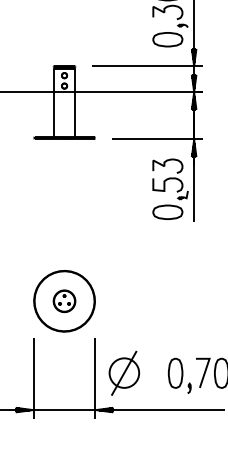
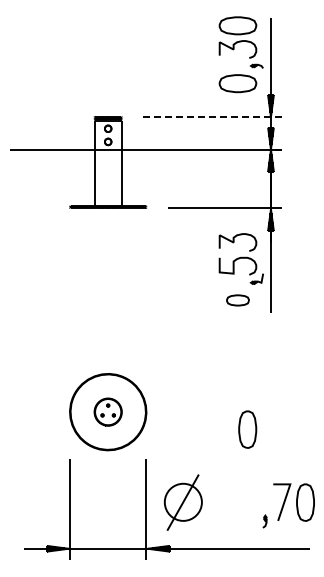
line: (148, 66) -> (213, 117), solid -> dashed
part: (167, 212) -> (237, 300), size x0.6
part: (175, 373) -> (247, 429), moved

